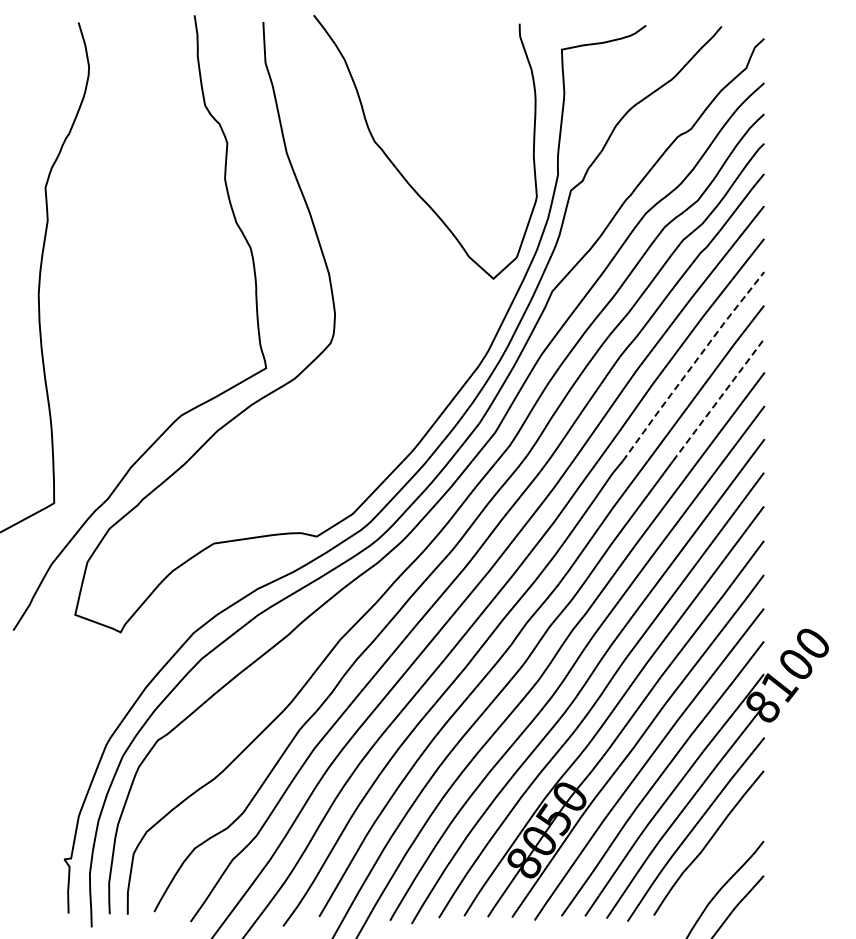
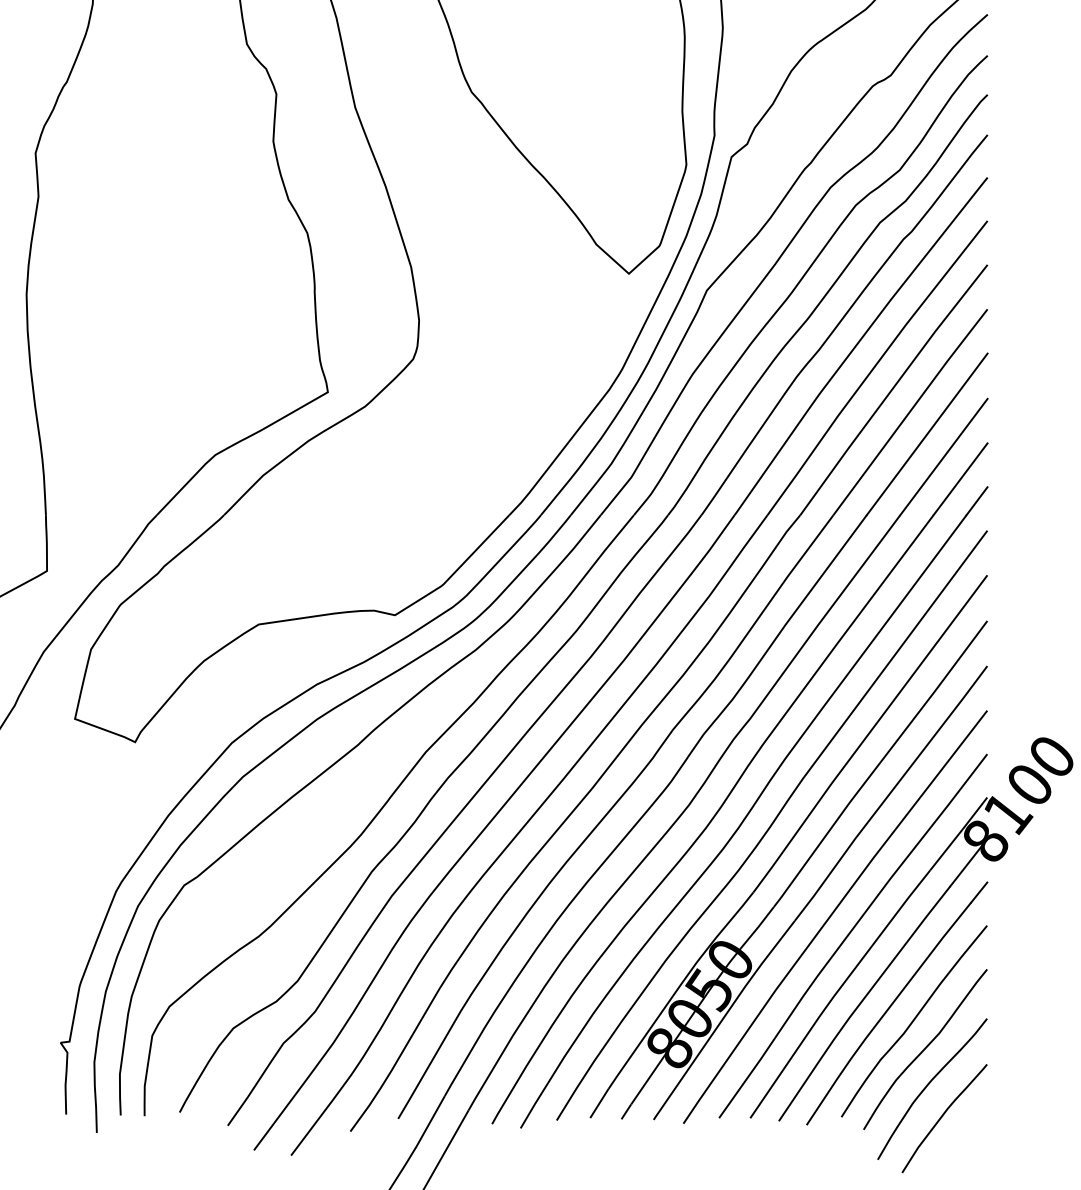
line: (692, 365) -> (892, 388), dashed -> solid
line: (718, 399) -> (927, 433), dashed -> solid
curve: (717, 864) -> (925, 1049), added

